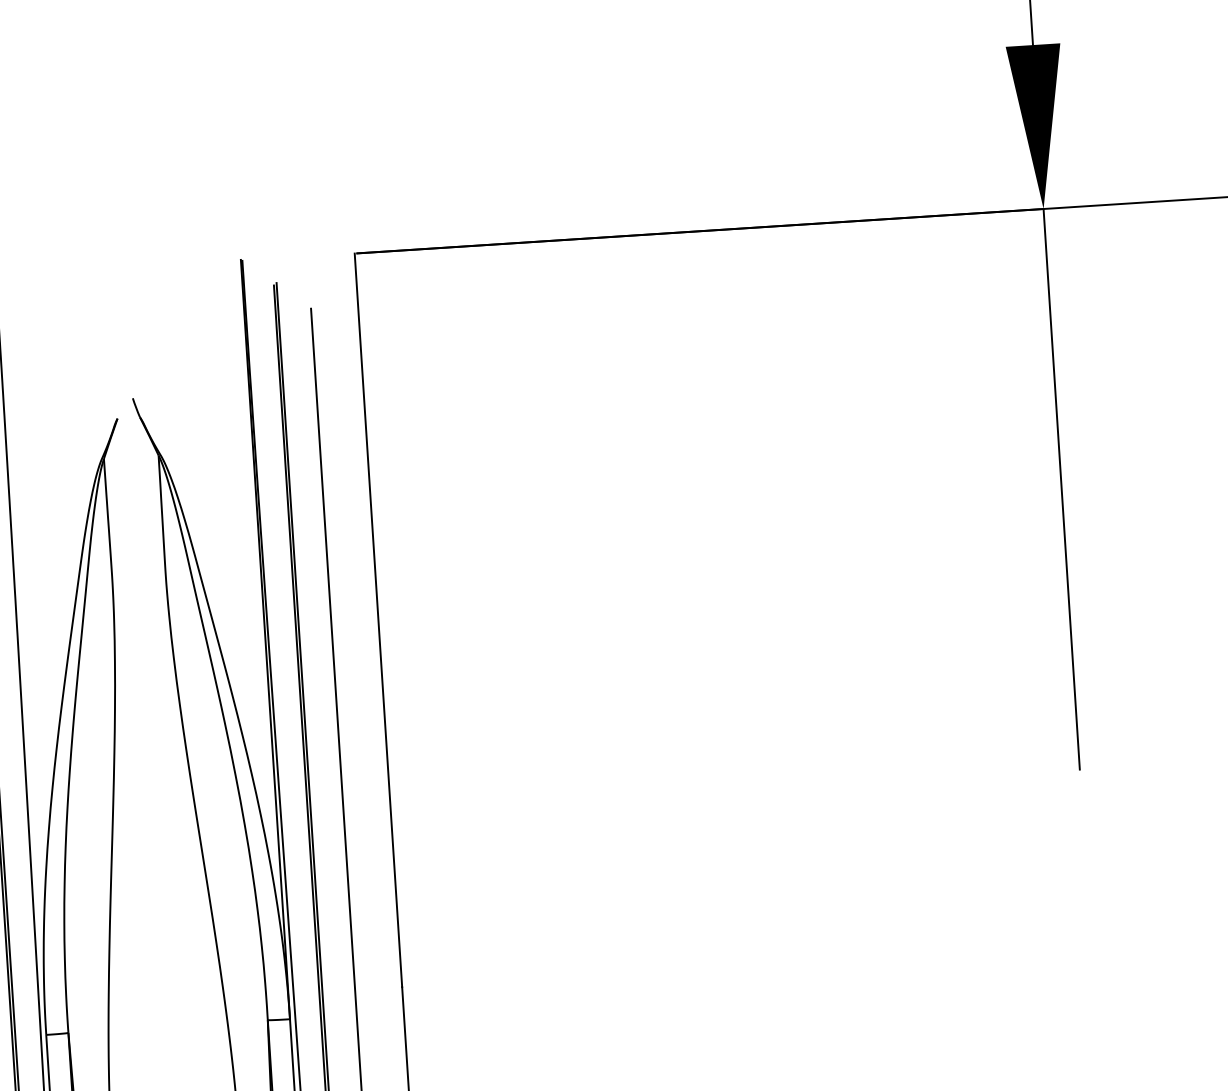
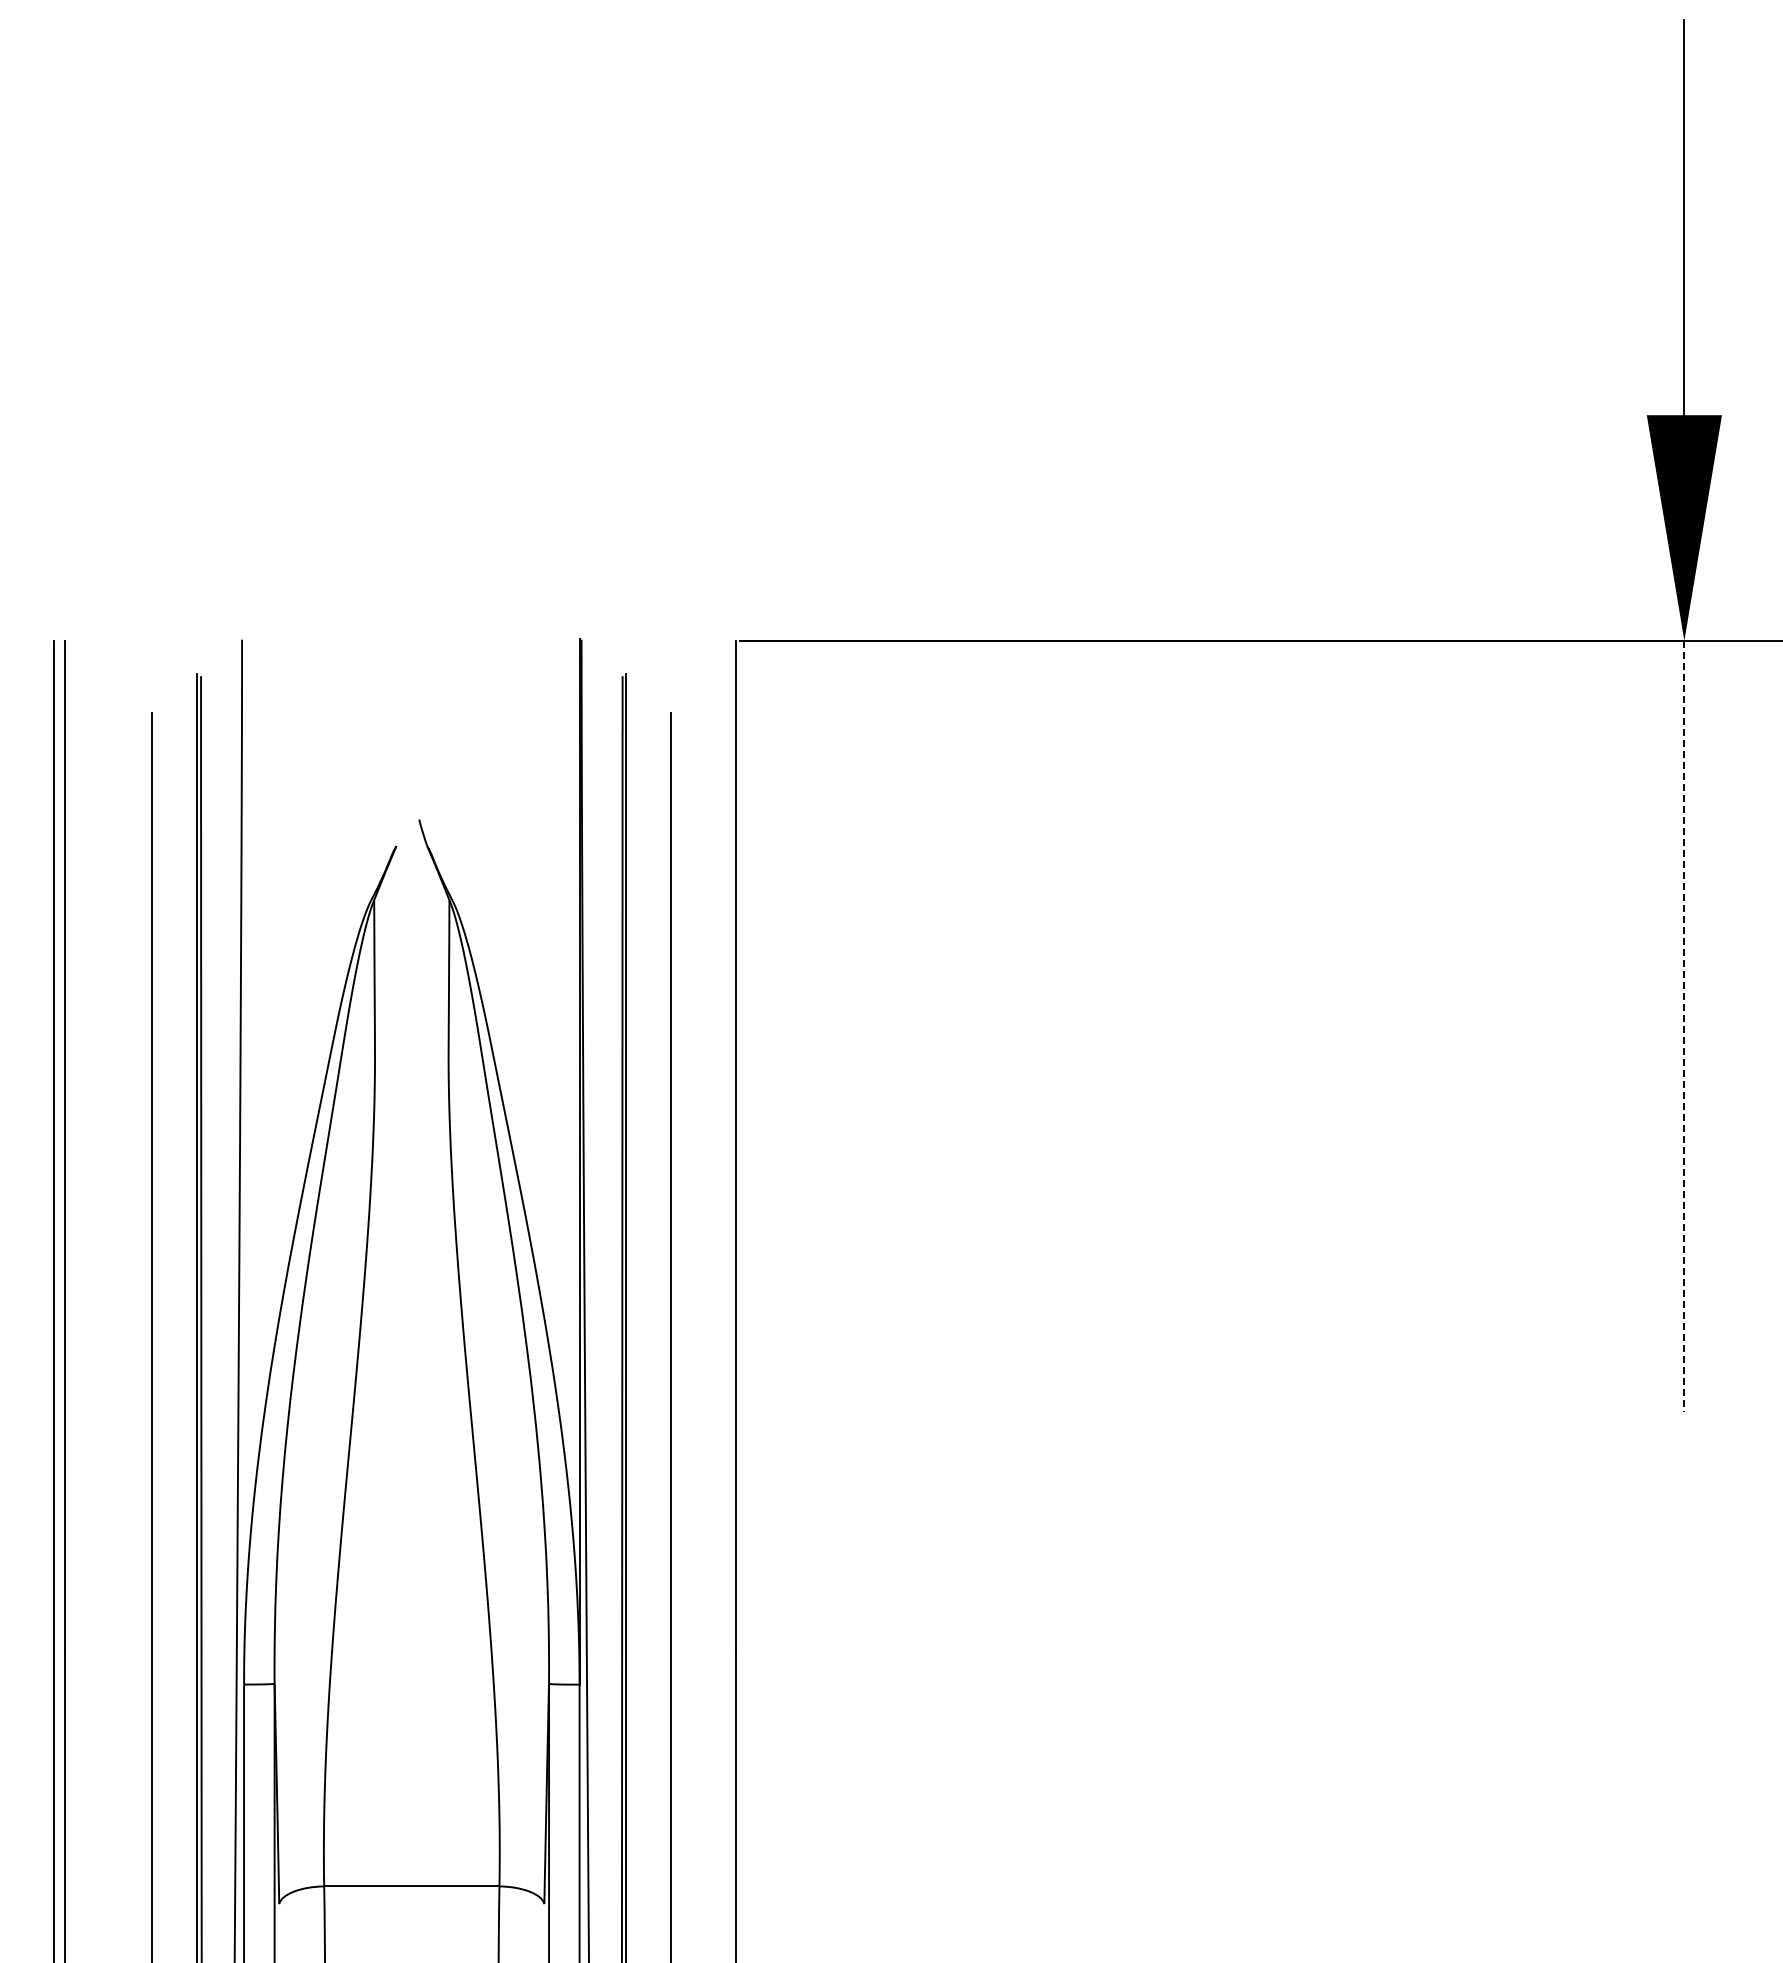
line: (1061, 489) -> (1684, 1026), solid -> dashed

